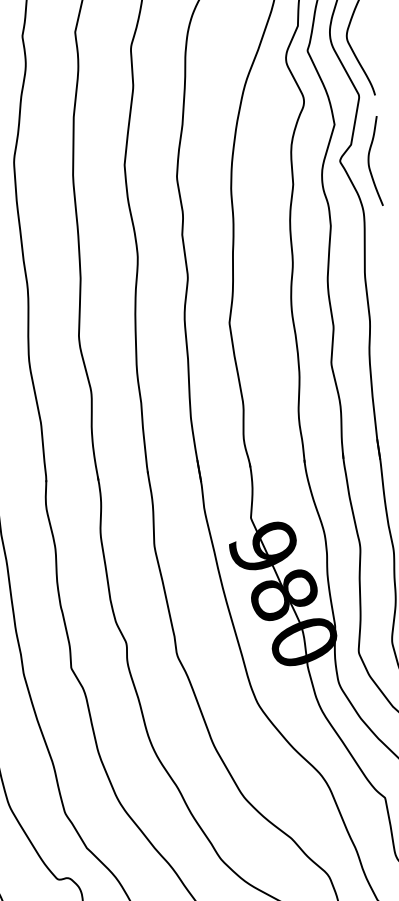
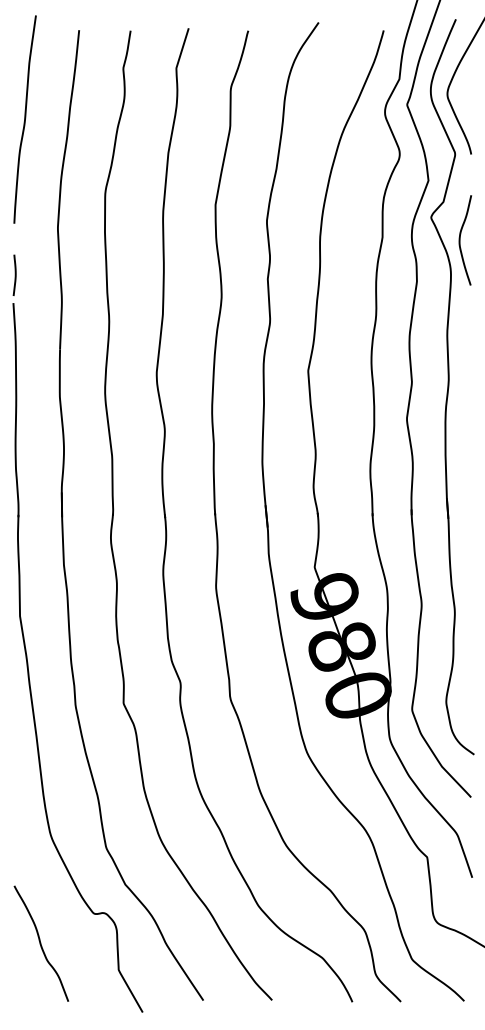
curve: (369, 161) -> (460, 240), moved

